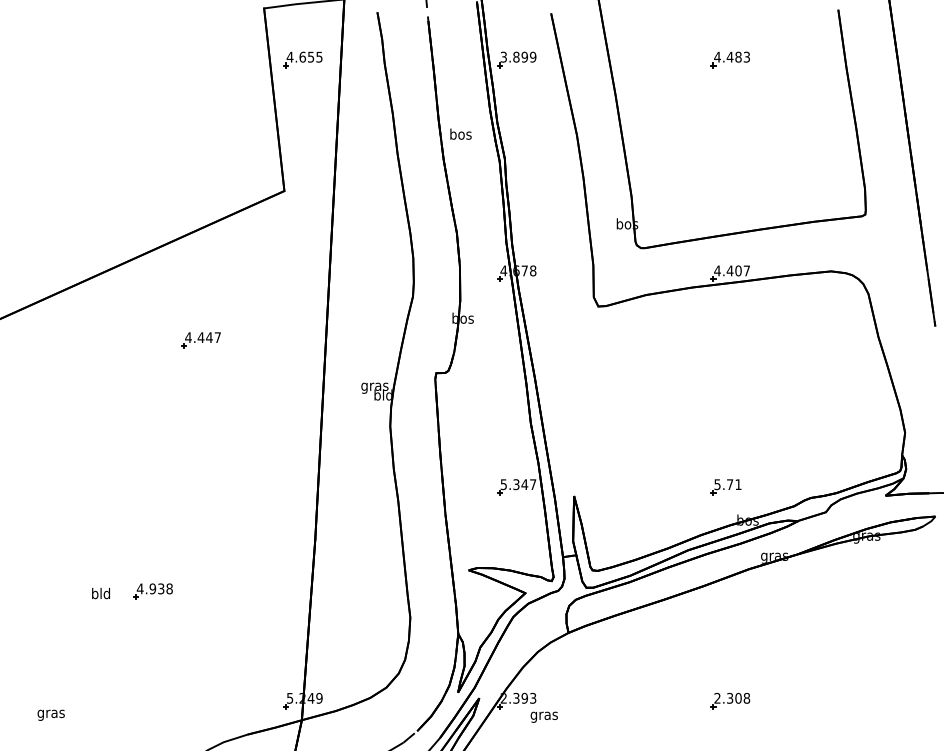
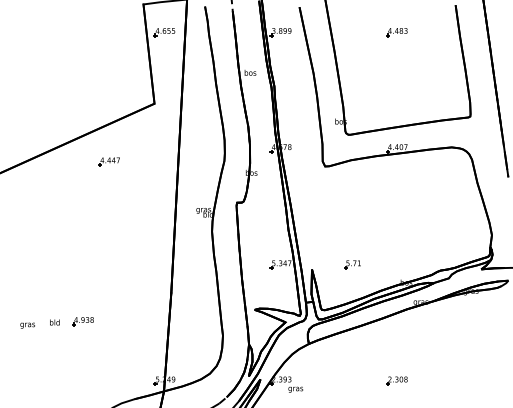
part: (199, 339) -> (108, 161), moved
part: (725, 486) -> (352, 264), moved
text: (50, 714) -> (27, 325), moved

